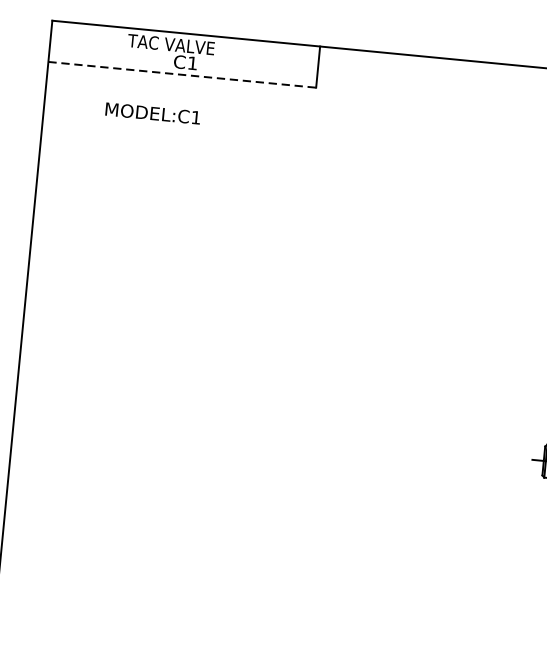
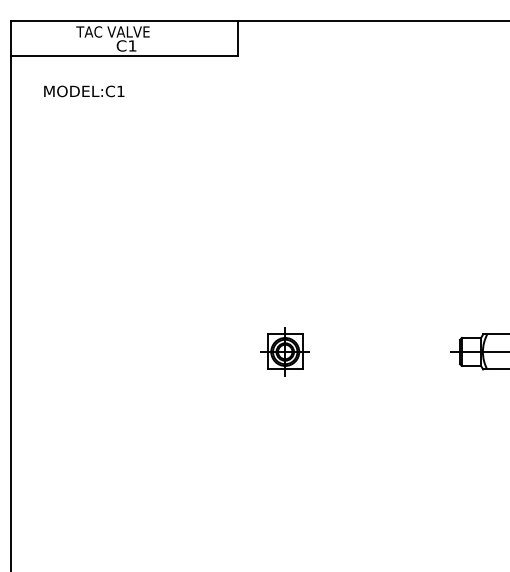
line: (181, 74) -> (124, 56), dashed -> solid
text: (153, 113) -> (84, 91), moved
part: (337, 440) -> (284, 351), added

